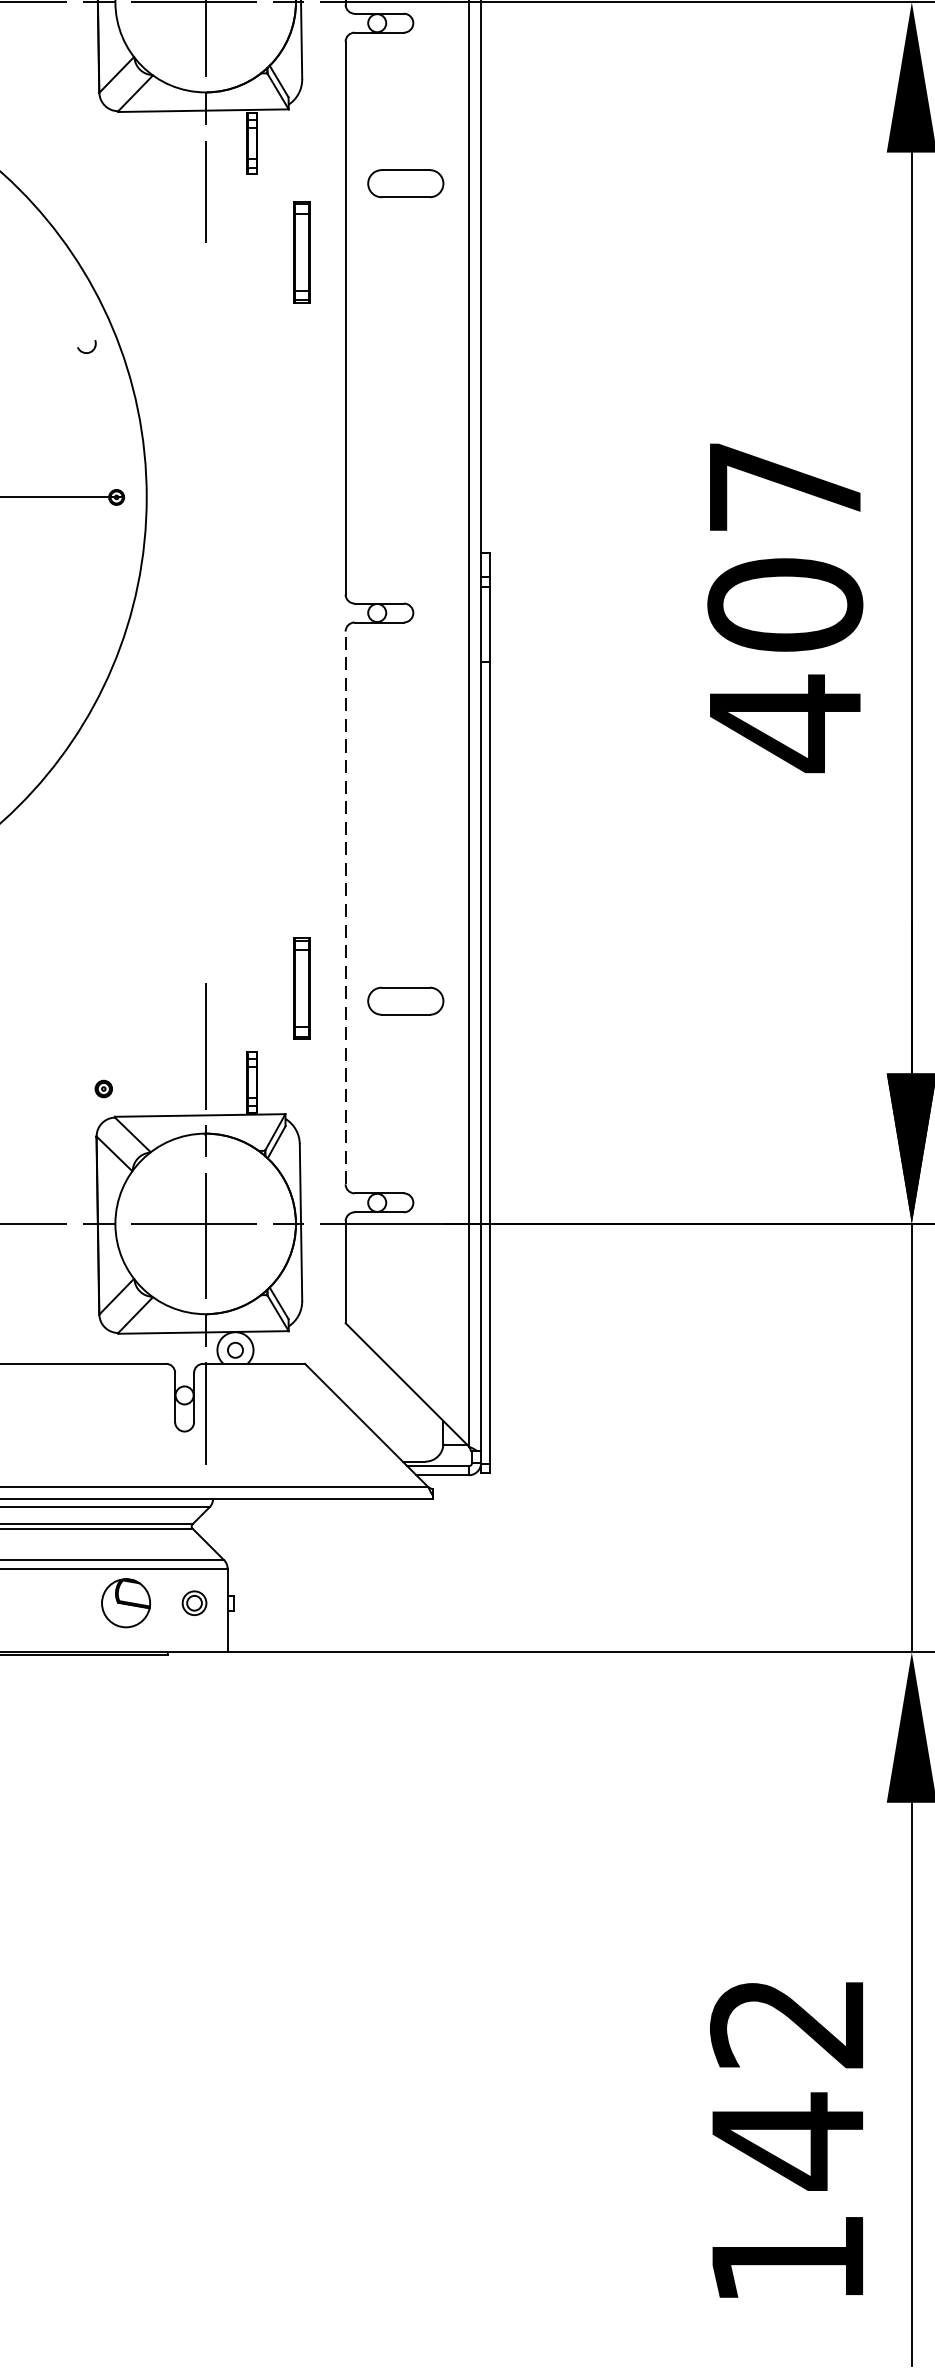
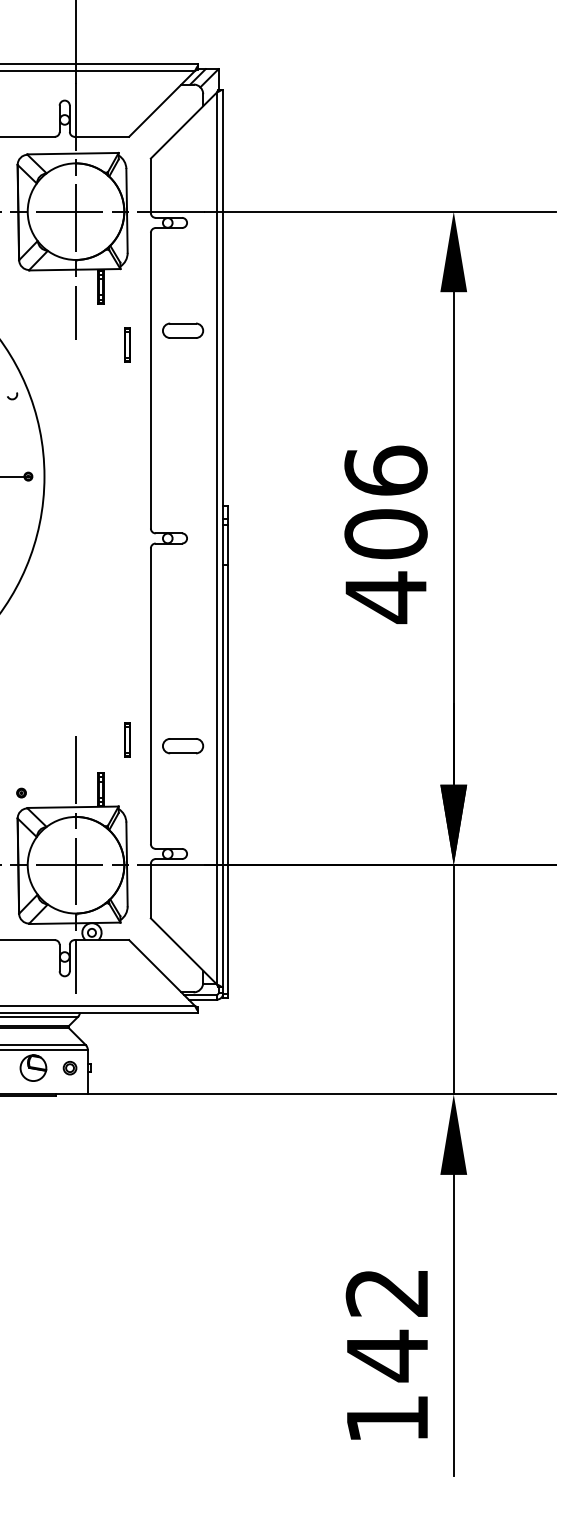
part: (406, 183) -> (183, 330), moved
part: (301, 250) -> (127, 344), size x0.62
text: (784, 485) -> (385, 470), 407 -> 406
line: (344, 908) -> (150, 696), dashed -> solid
part: (301, 988) -> (127, 739), size x0.62

